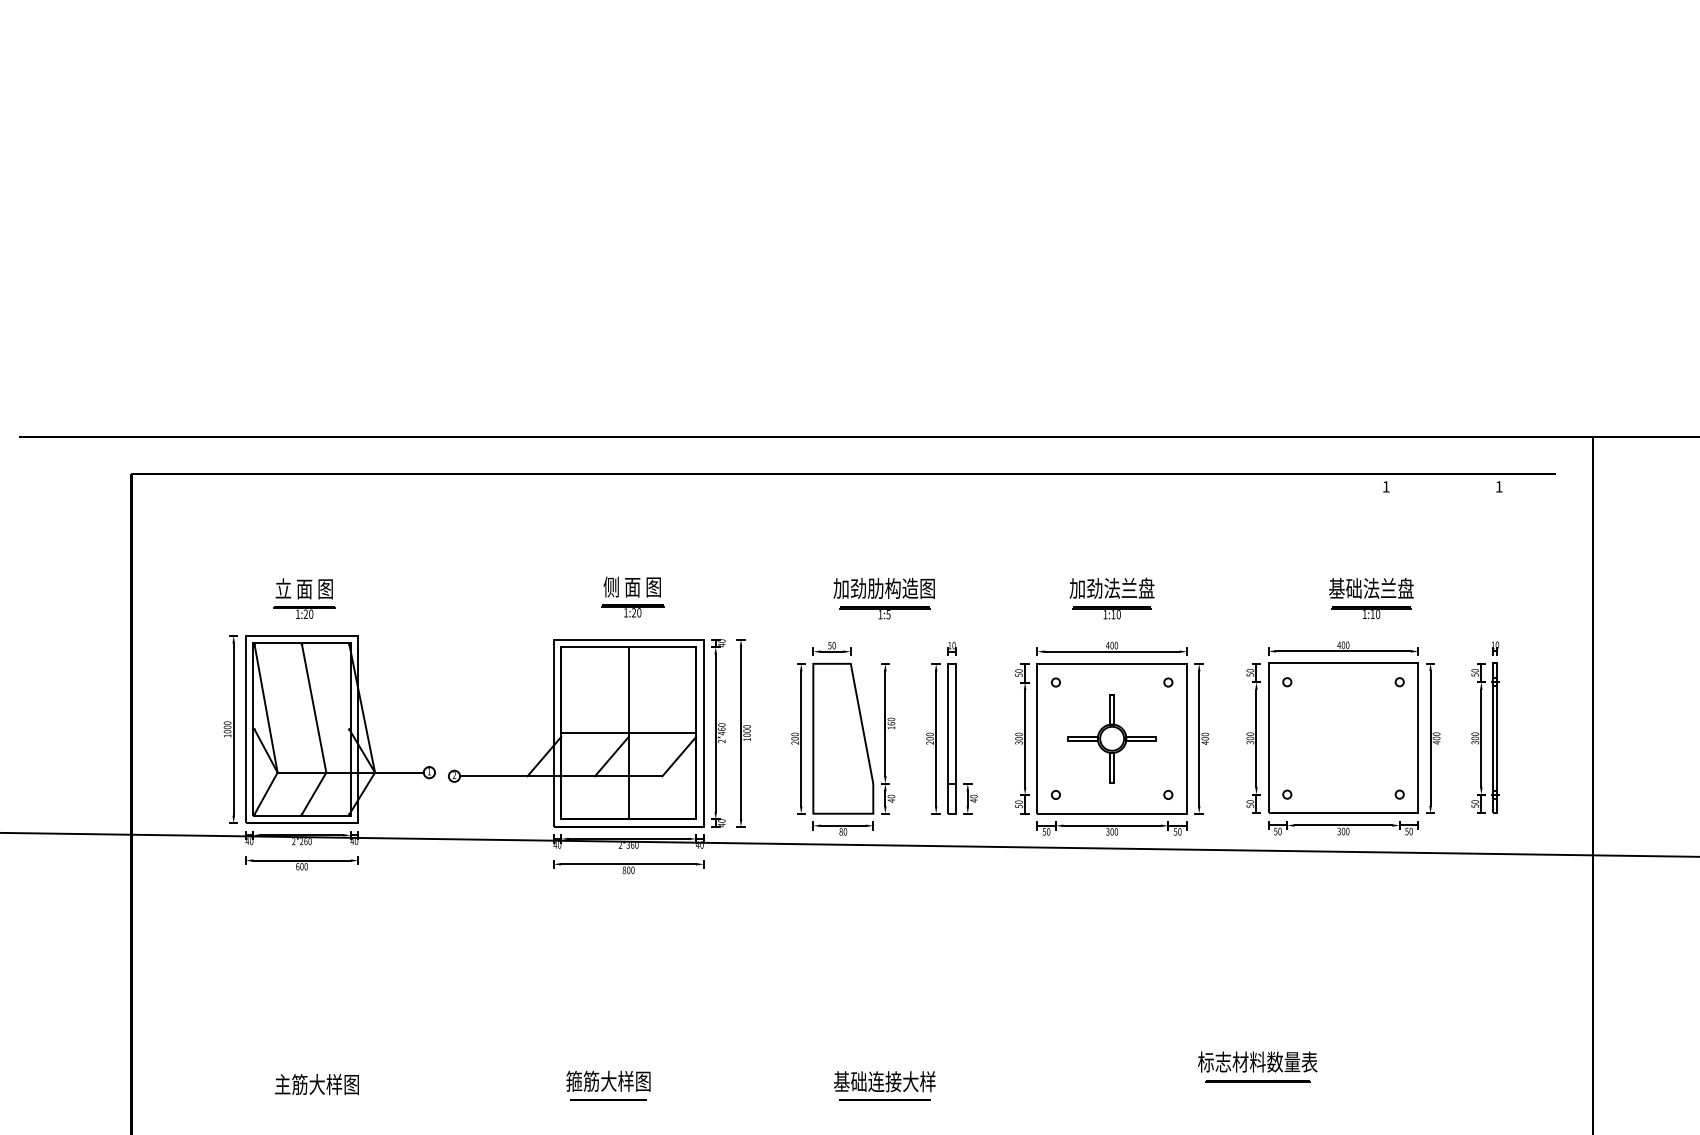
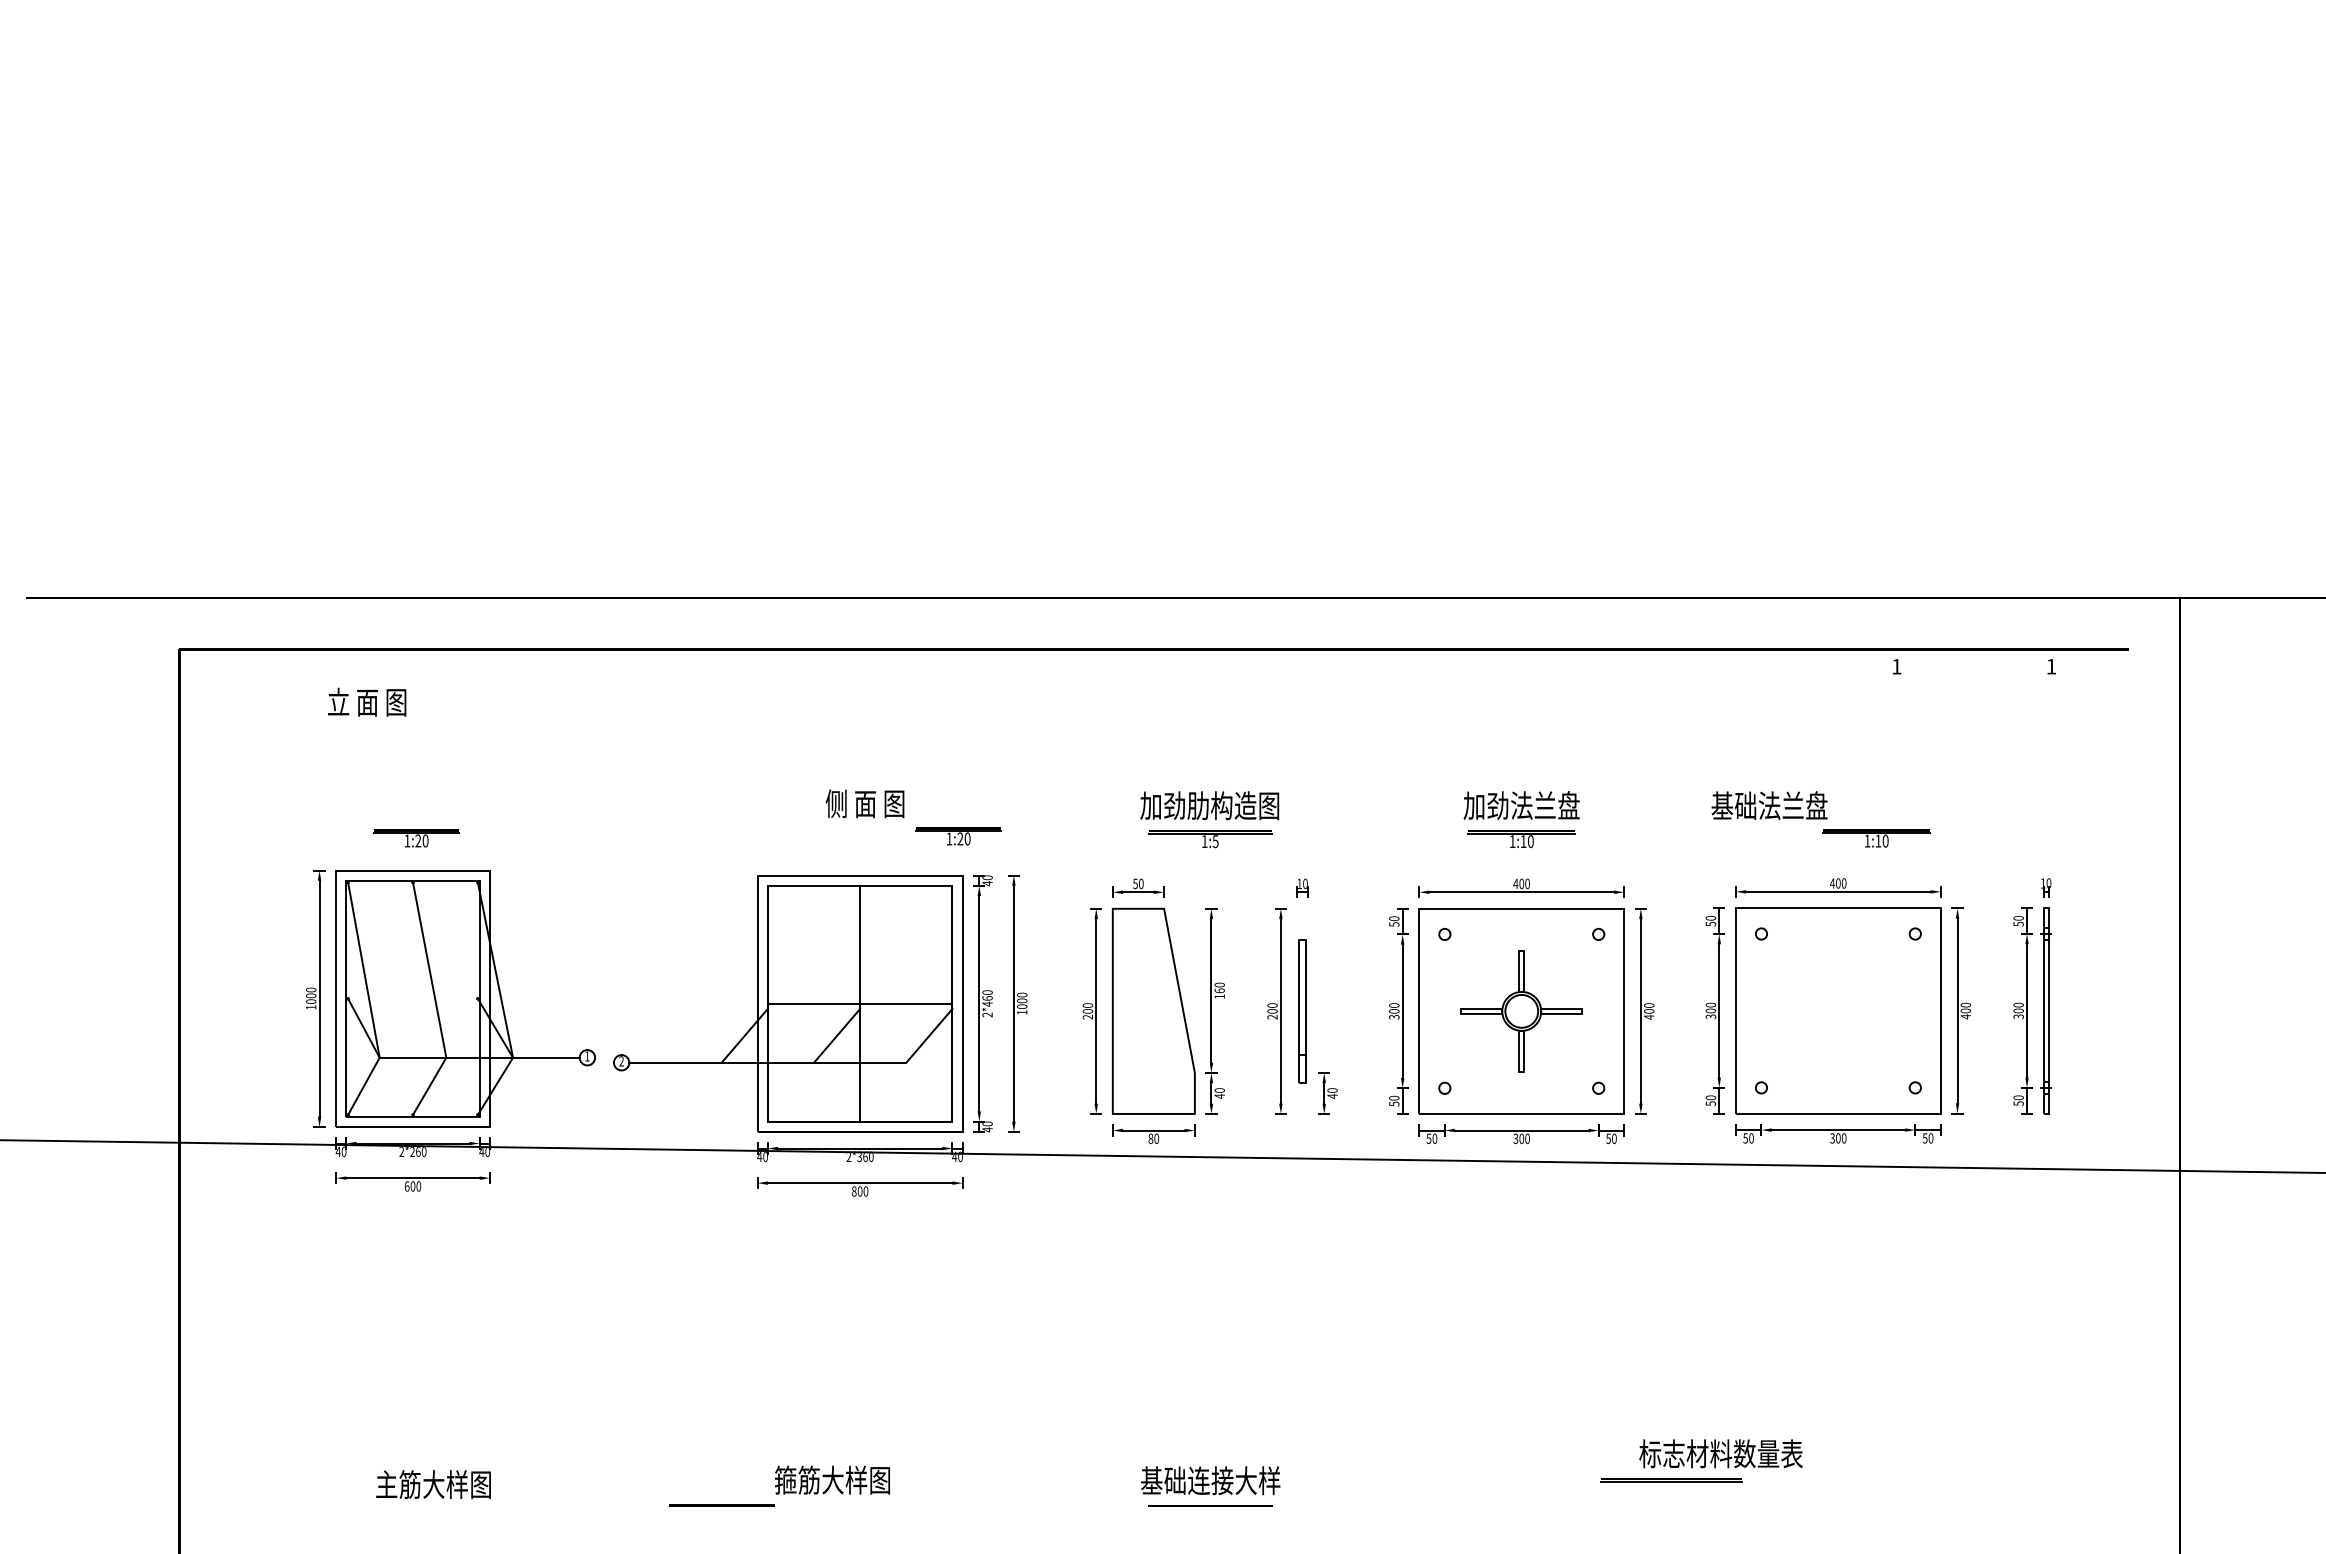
text: (304, 588) -> (367, 701), moved
text: (1371, 588) -> (1769, 805), moved
part: (632, 610) -> (958, 836), moved
part: (951, 738) -> (1302, 1011), size x0.7
line: (1258, 1080) -> (1671, 1479), moved
line: (608, 1099) -> (721, 1505), moved

